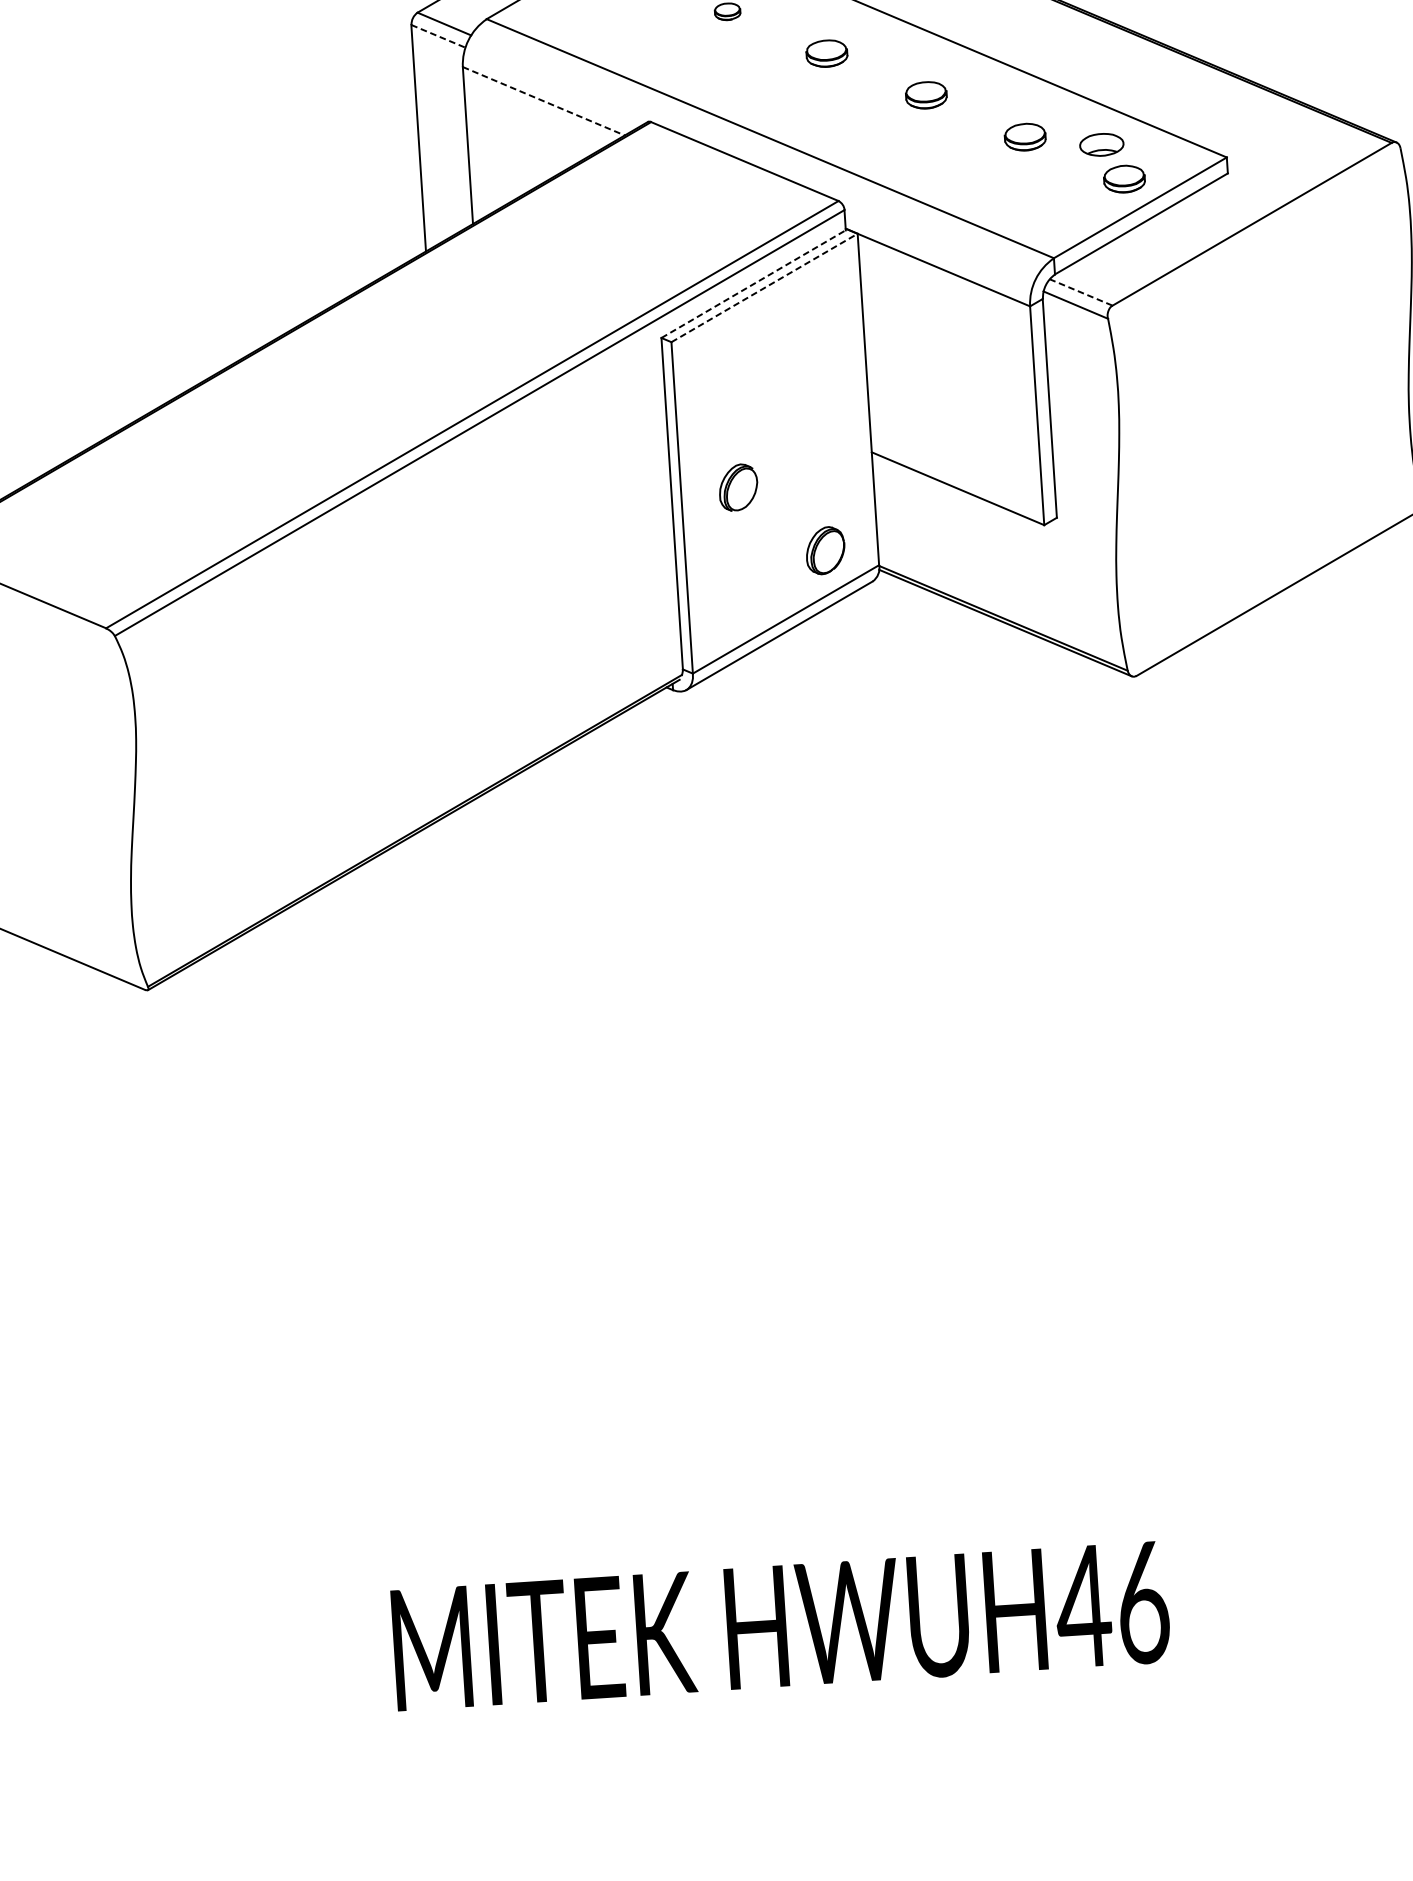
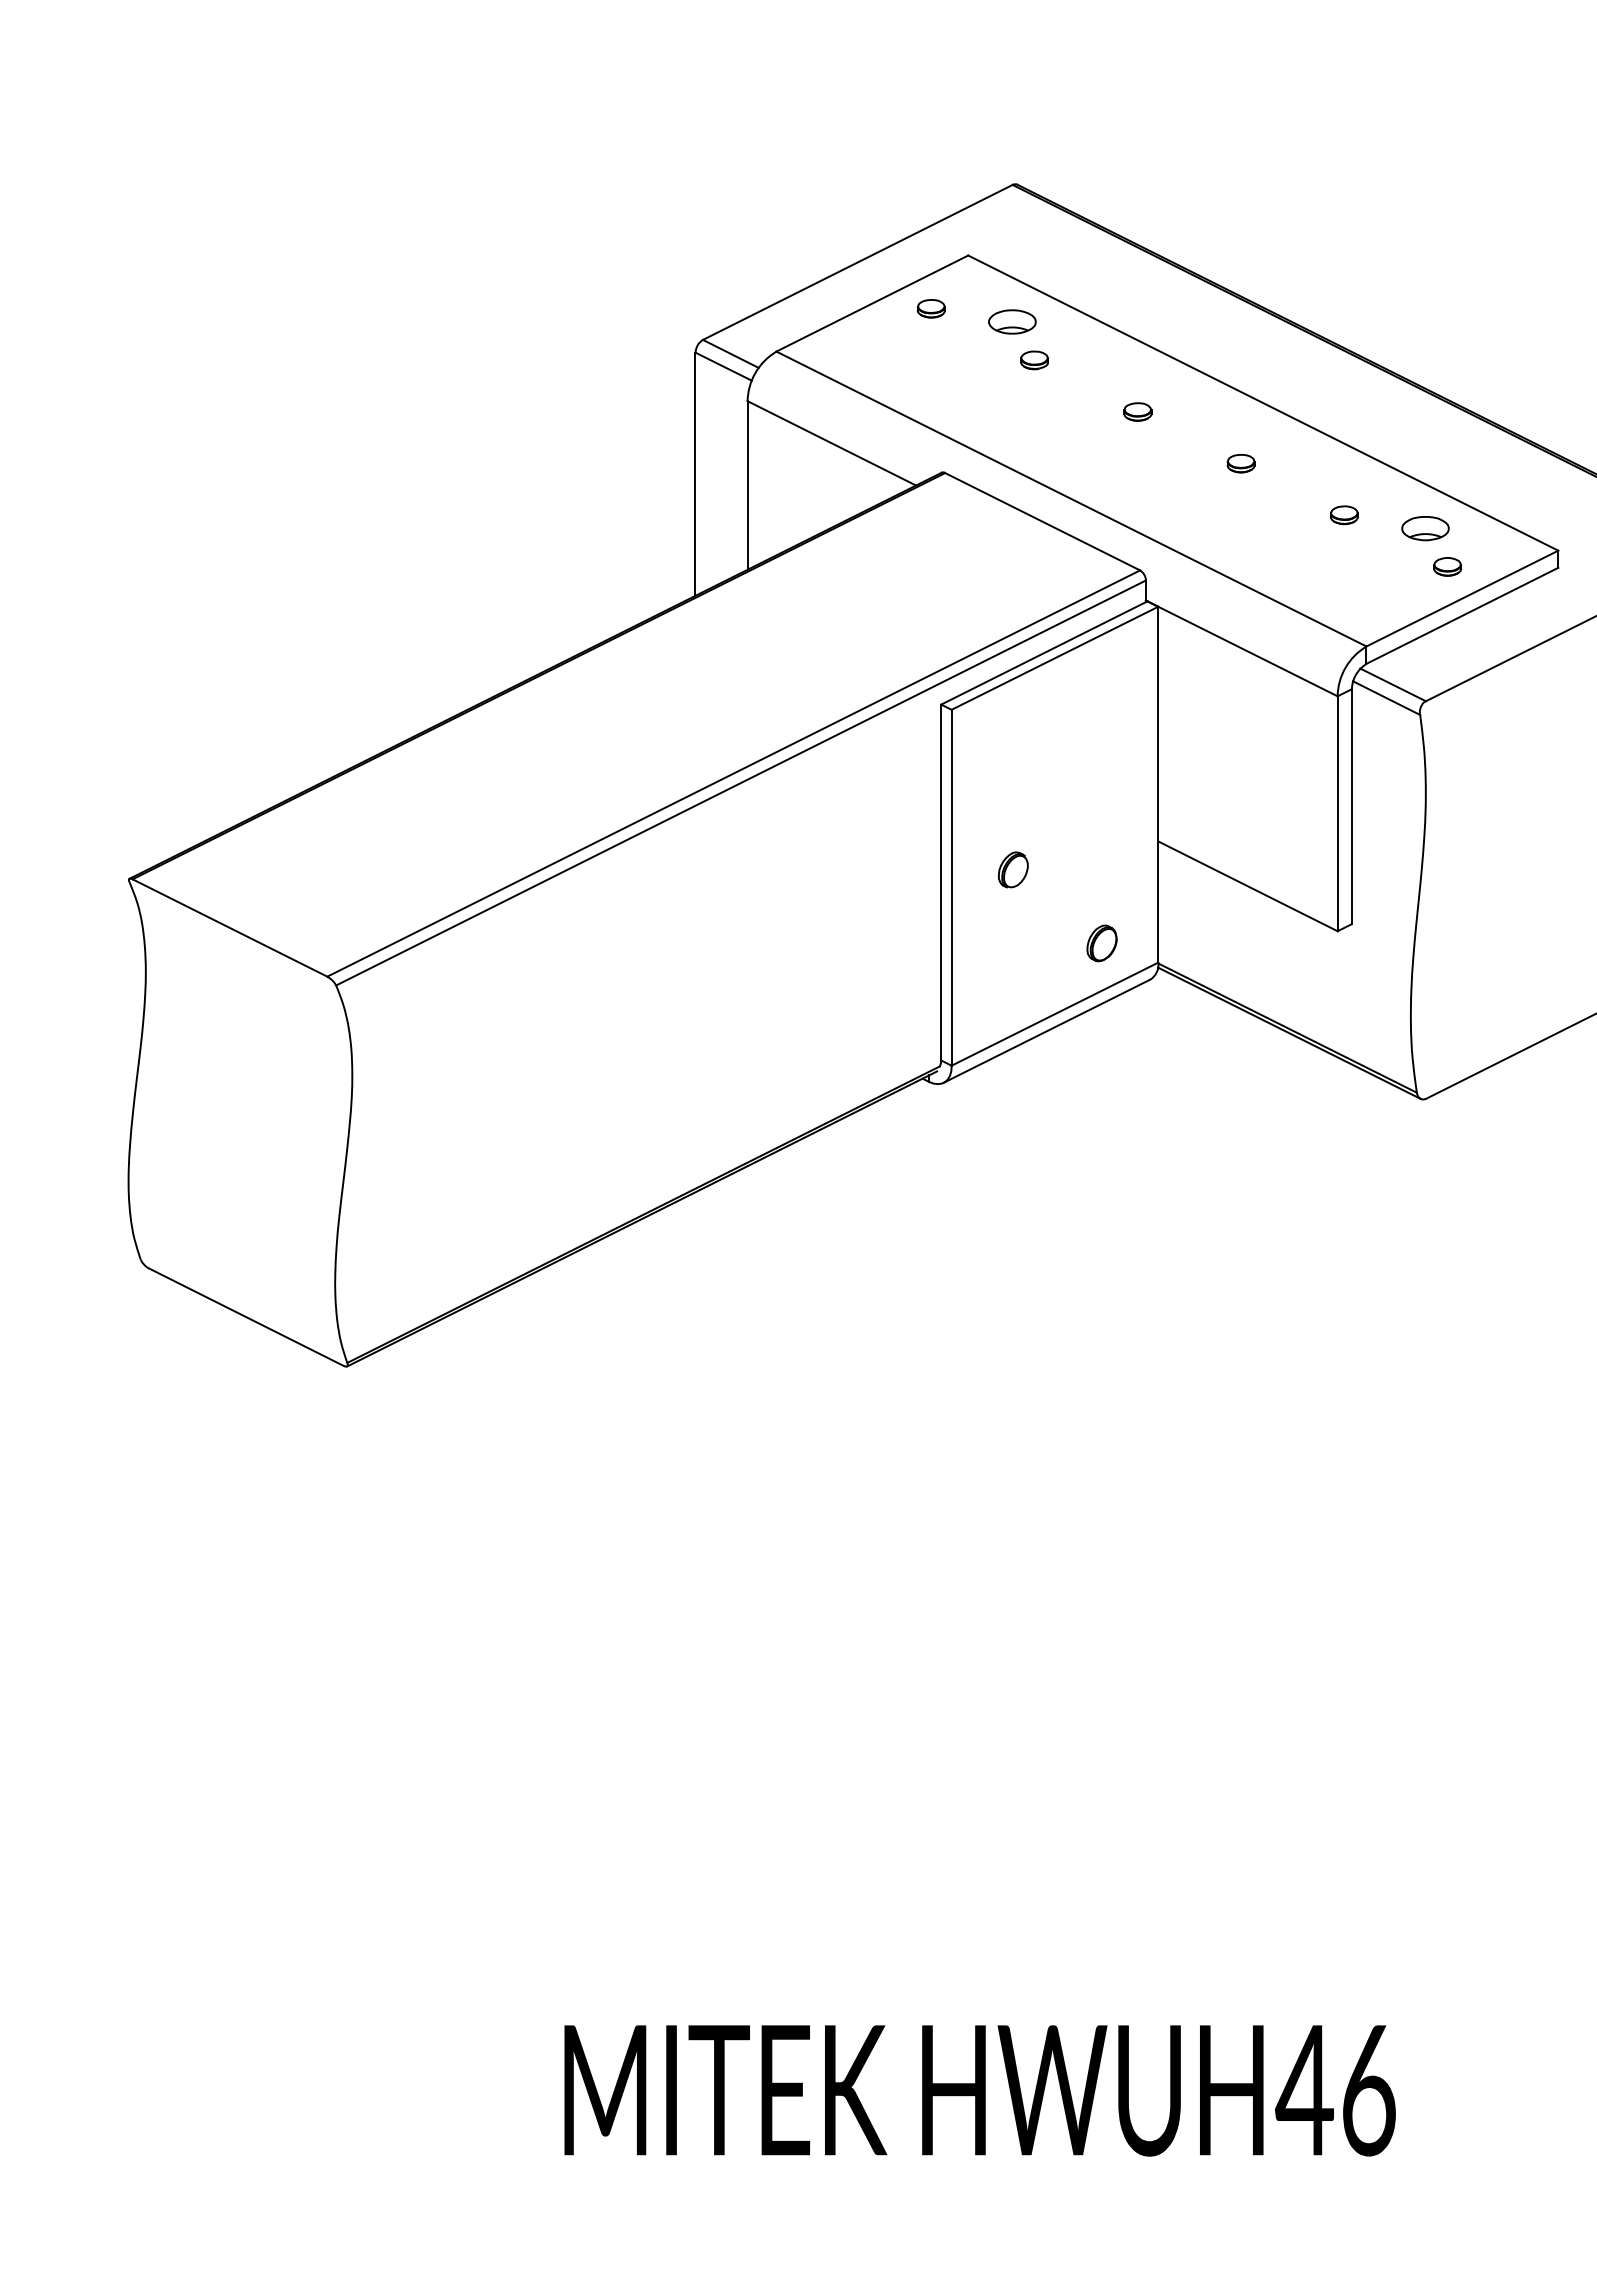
line: (439, 36) -> (724, 366), dashed -> solid
part: (826, 53) -> (1137, 411), size x0.62
part: (925, 95) -> (1240, 463), size x0.62
line: (544, 101) -> (832, 443), dashed -> solid
part: (1025, 137) -> (1344, 515), size x0.62
part: (1124, 178) -> (1447, 566), size x0.62
line: (754, 283) -> (1044, 652), dashed -> solid
line: (765, 288) -> (1055, 658), dashed -> solid
line: (1081, 292) -> (1393, 684), dashed -> solid
part: (738, 487) -> (1013, 869), size x0.71
part: (825, 550) -> (1101, 943), size x0.71

